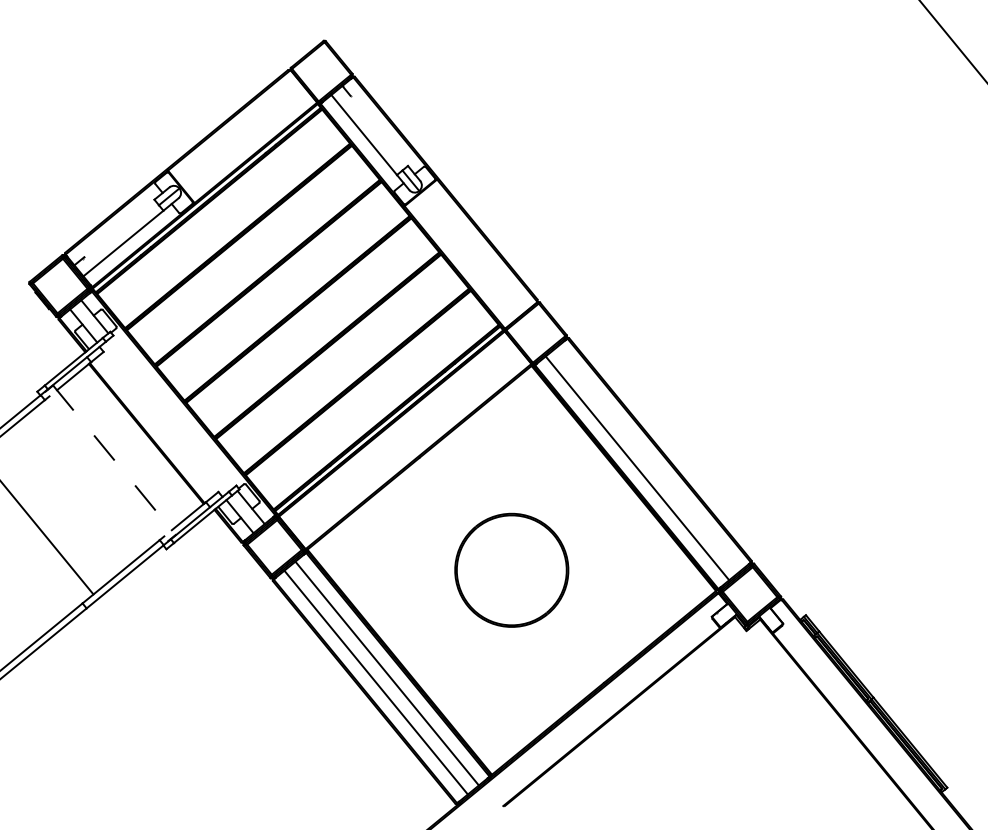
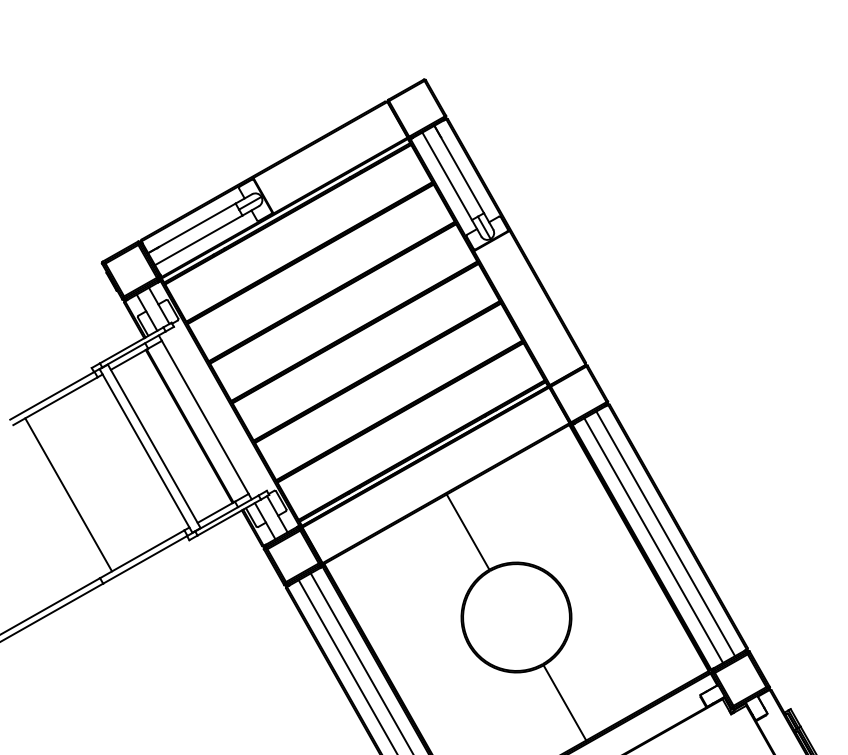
line: (375, 126) -> (459, 170), added
line: (114, 232) -> (191, 228), added
line: (160, 421) -> (204, 416), added
line: (648, 459) -> (665, 533), added
line: (114, 460) -> (154, 446), dashed -> solid
line: (106, 466) -> (145, 451), added
line: (447, 491) -> (467, 531), added
line: (575, 648) -> (564, 702), added

